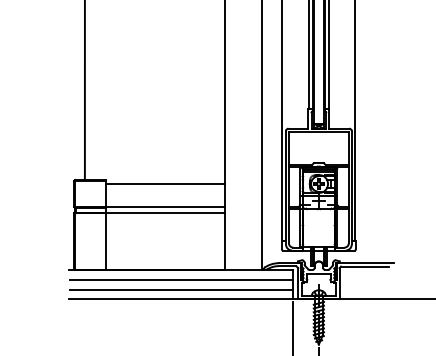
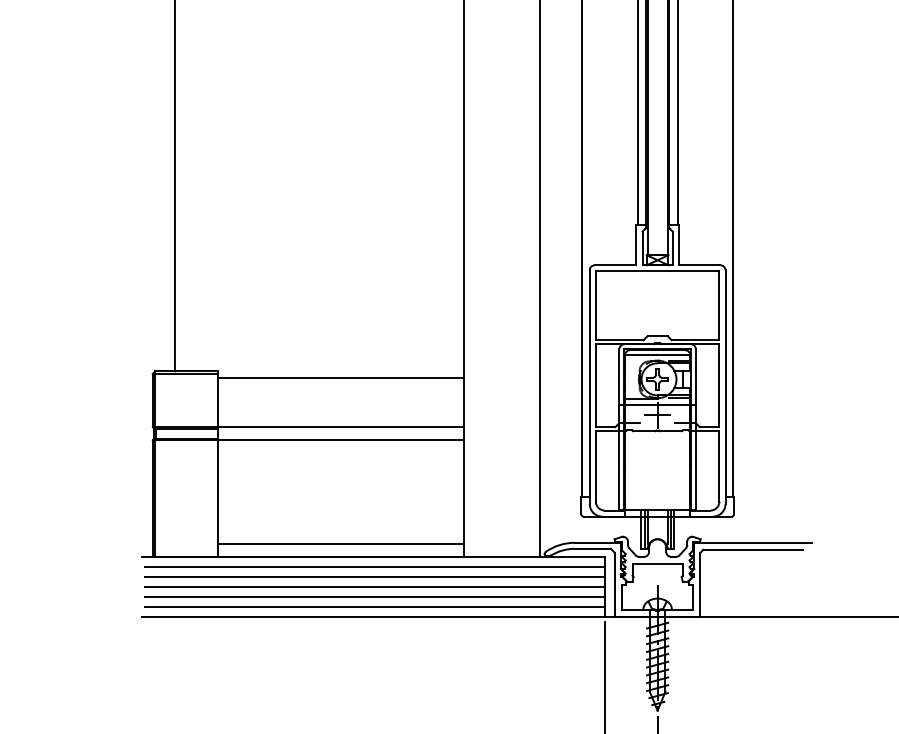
line: (165, 263) -> (341, 543), added
line: (181, 274) -> (374, 566), added
line: (181, 284) -> (374, 586), added
line: (181, 294) -> (374, 607), added

